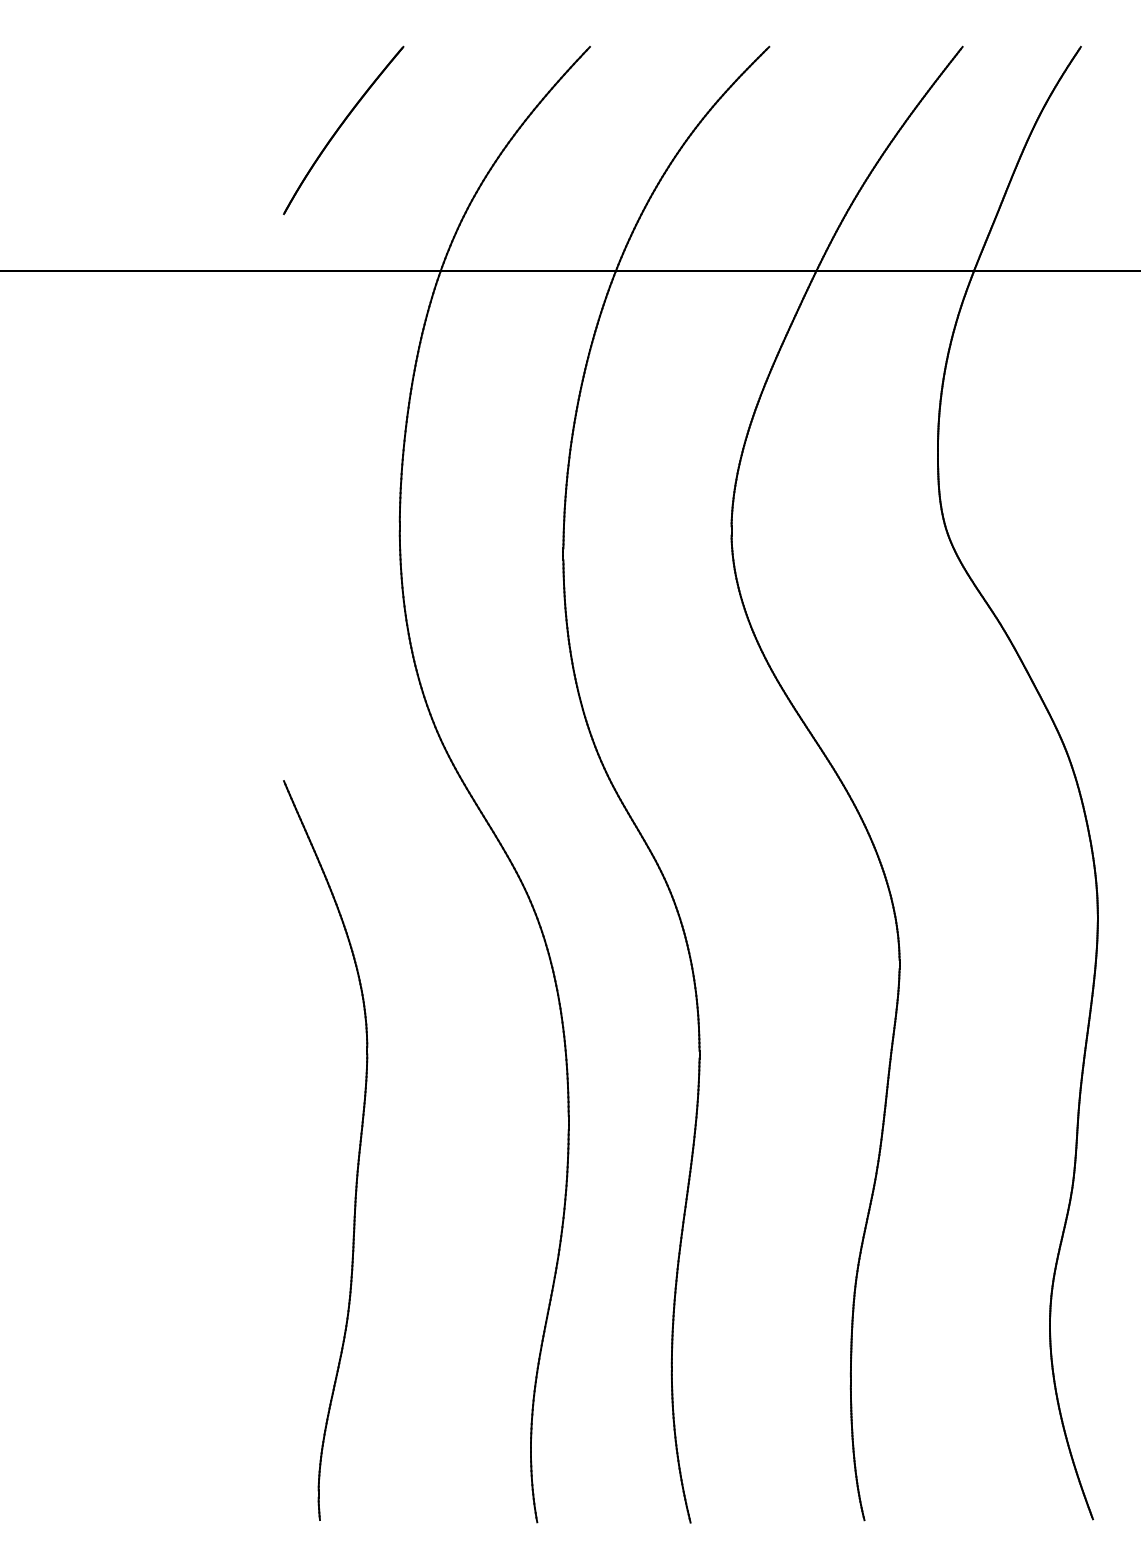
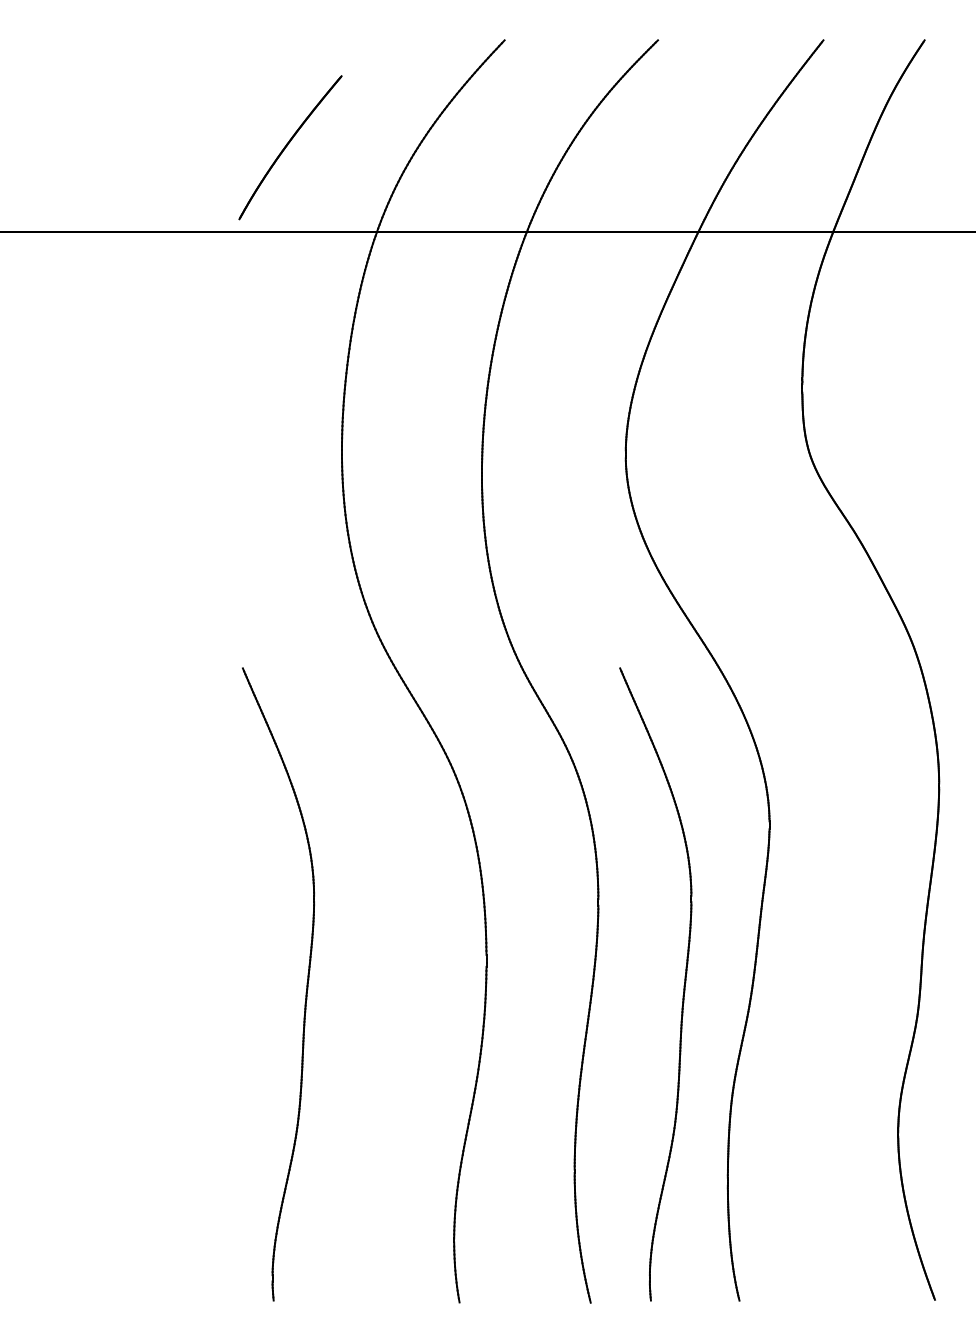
part: (343, 130) -> (290, 147), moved
part: (799, 1150) -> (683, 984), added

